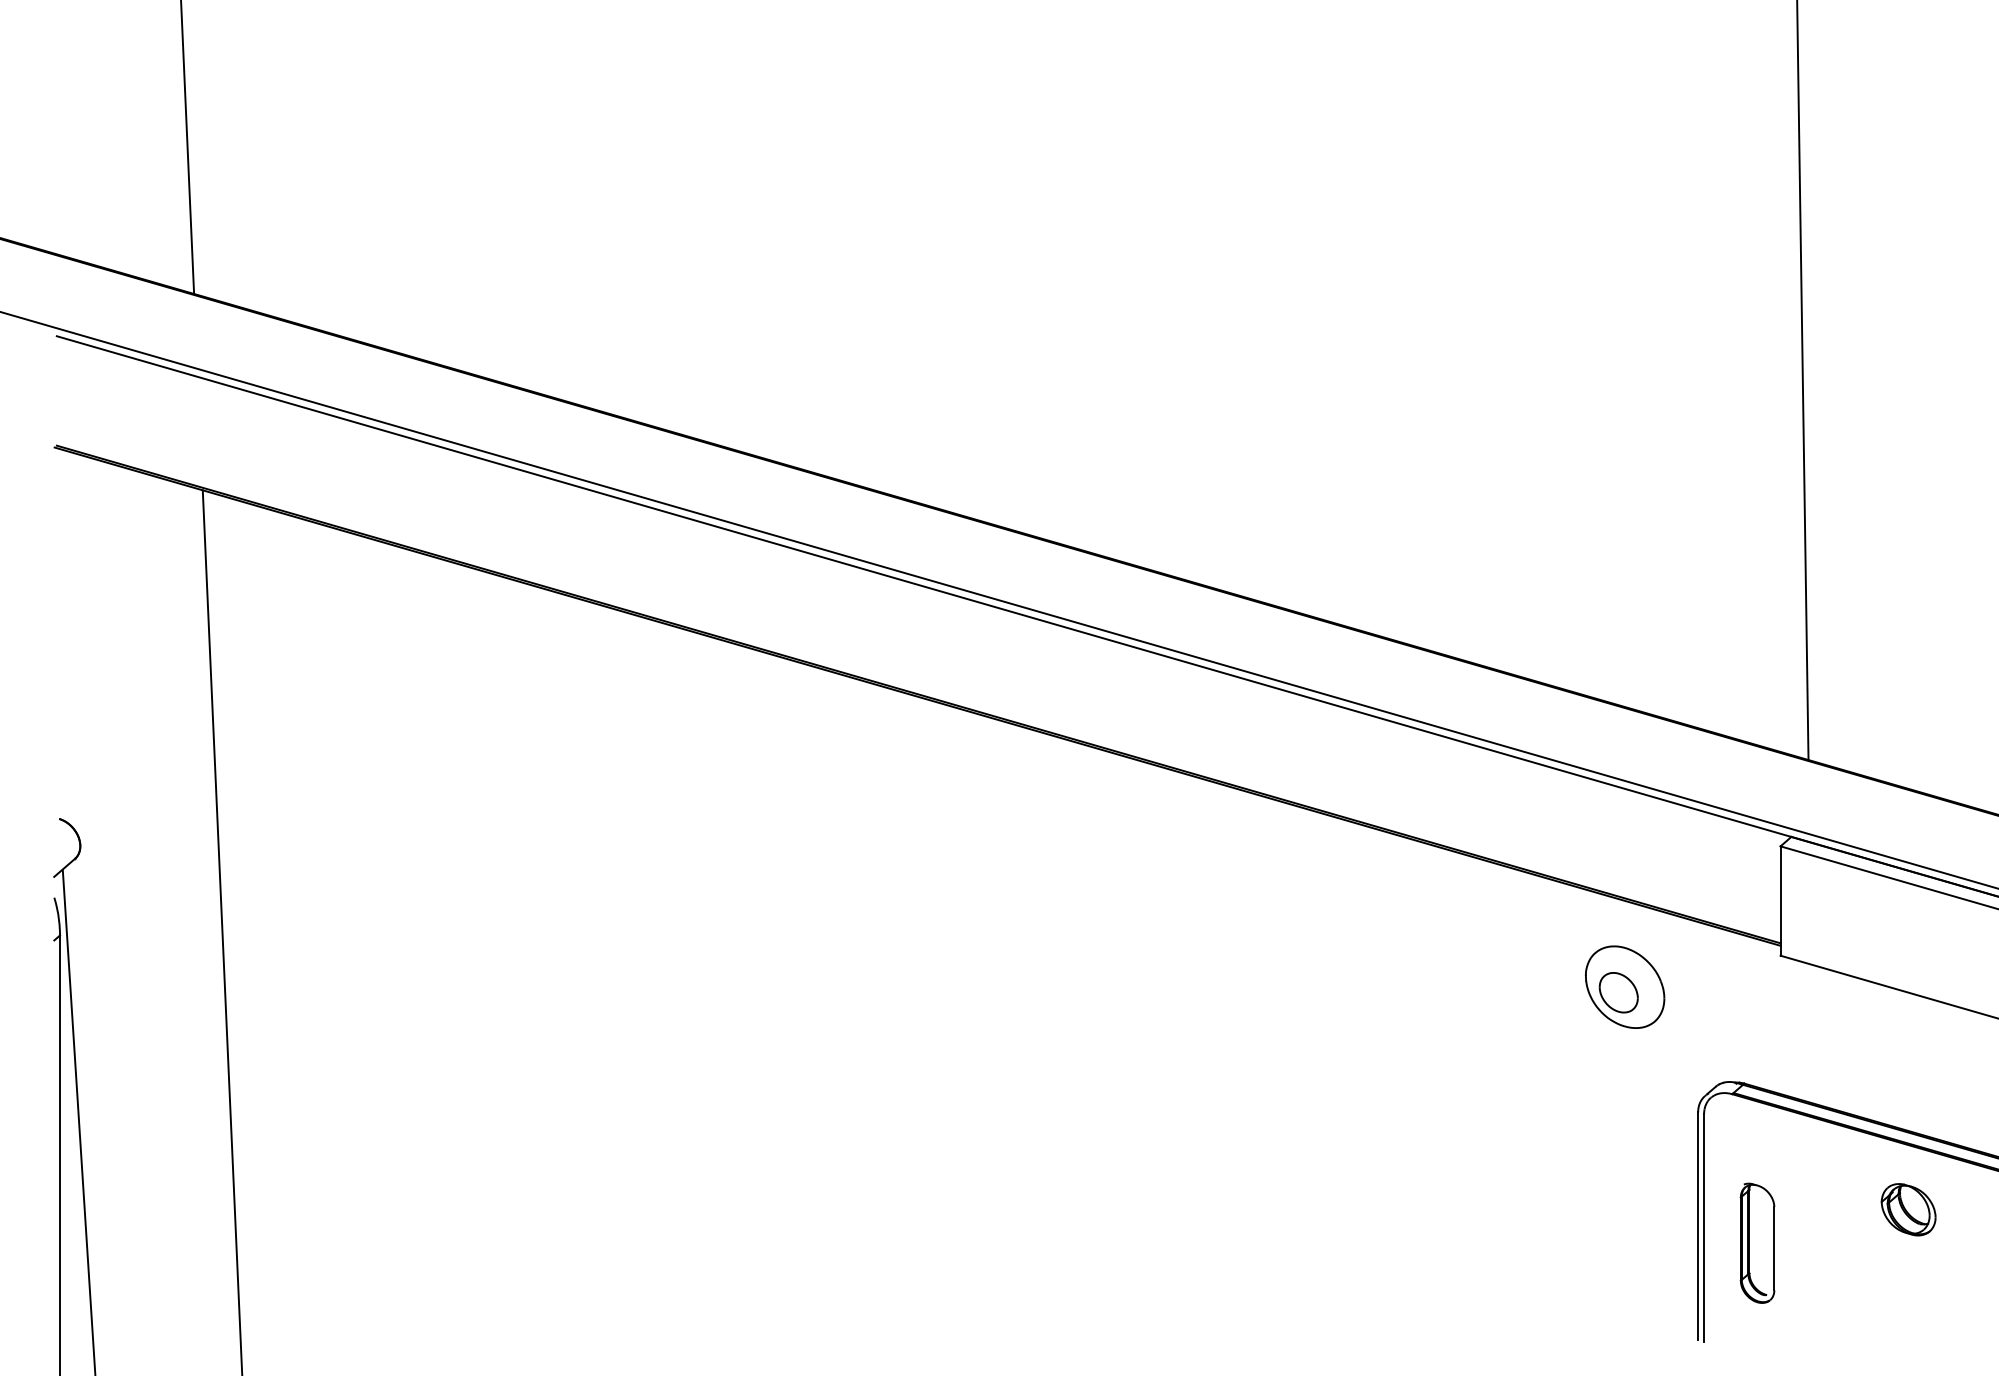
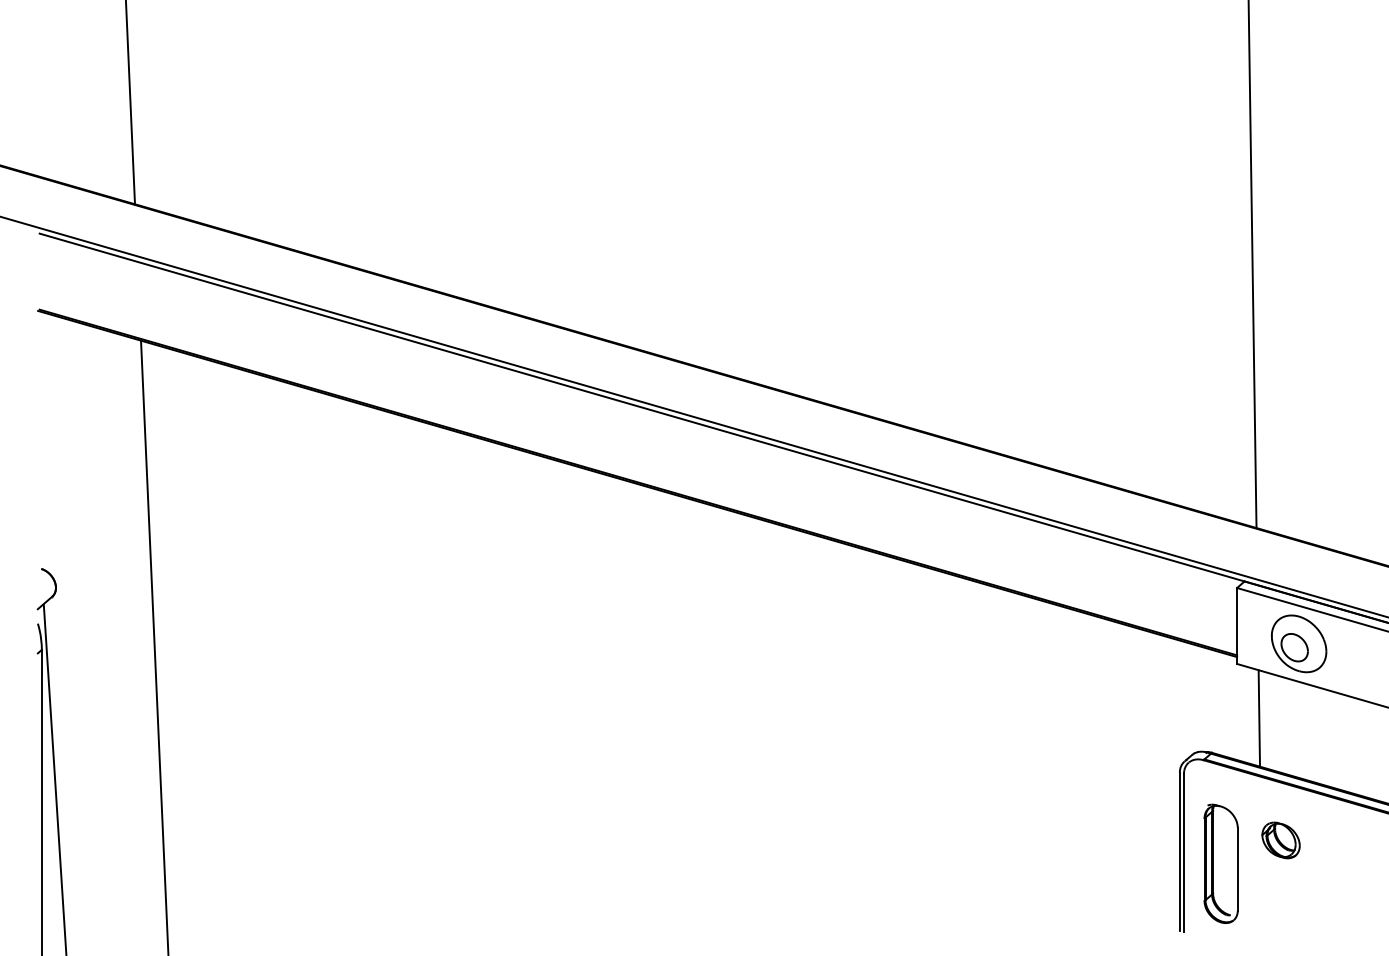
part: (1624, 986) -> (1298, 643), moved
line: (1812, 1034) -> (1259, 718), added
part: (1907, 1209) -> (1280, 840), moved
part: (1756, 1242) -> (1220, 863), size x1.43

